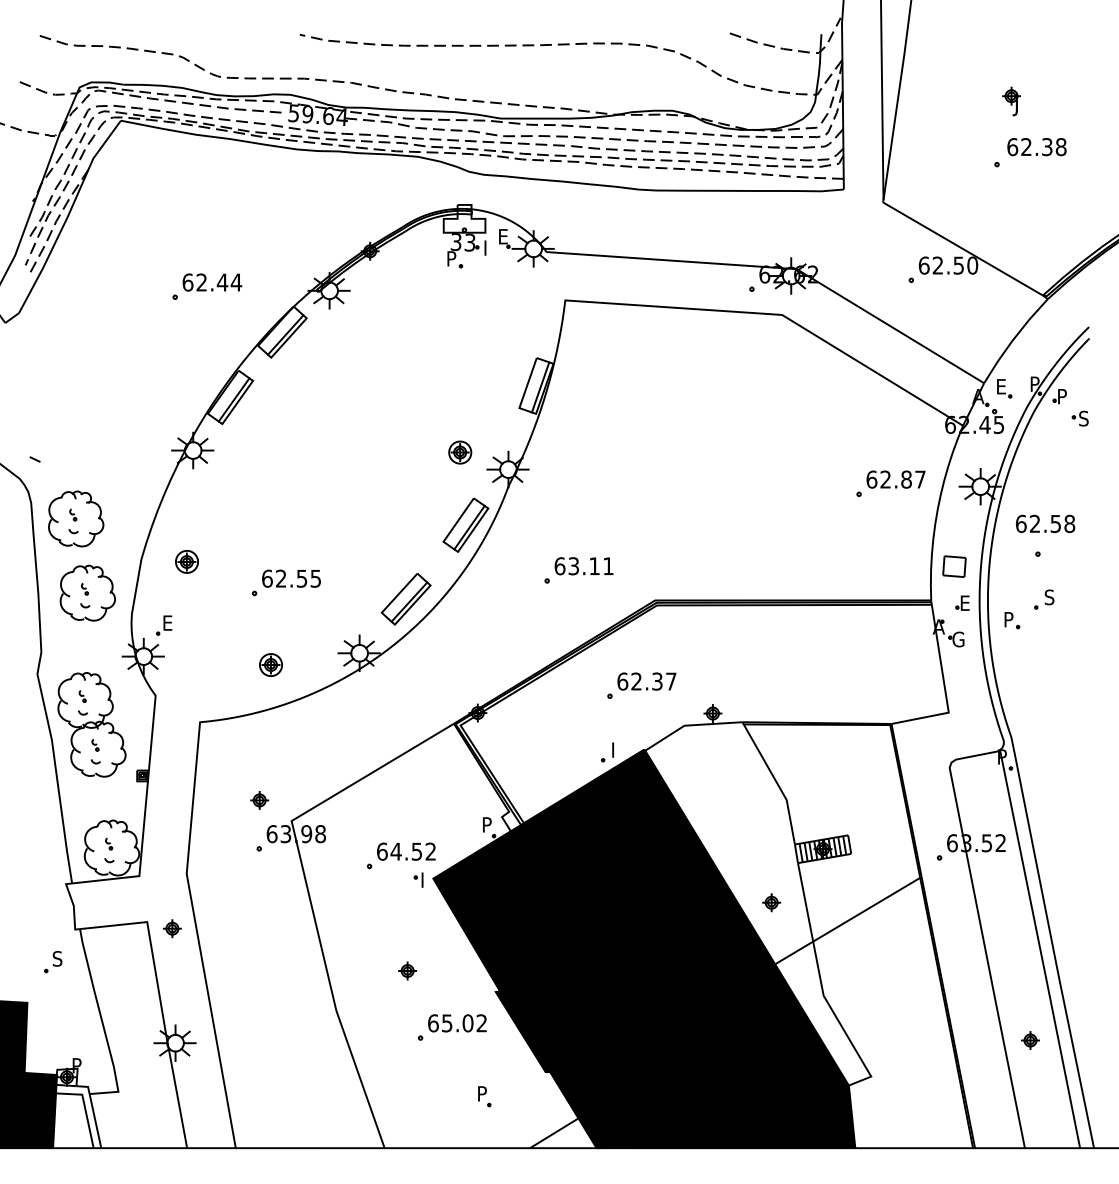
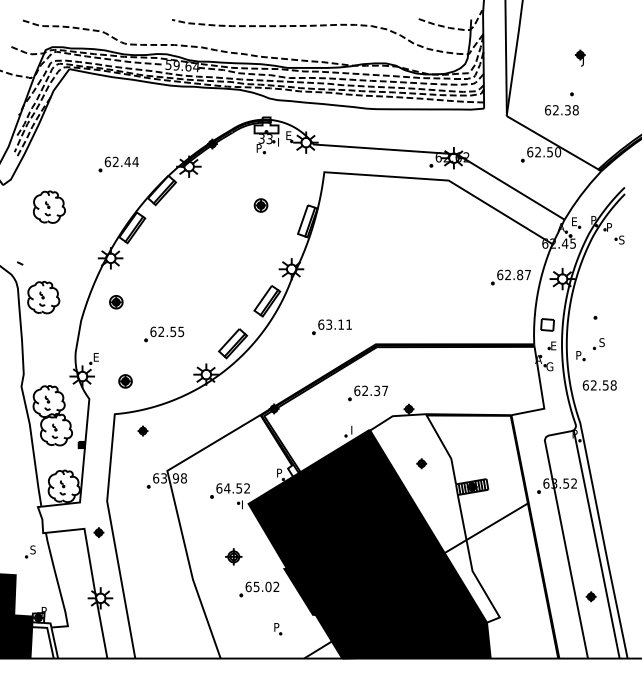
text: (1036, 147) -> (561, 110), moved
part: (459, 452) -> (260, 205), moved
text: (1044, 524) -> (599, 385), moved
part: (187, 562) -> (116, 302), moved
part: (87, 592) -> (49, 206), moved
part: (271, 665) -> (125, 381), moved
part: (258, 799) -> (142, 430), moved
part: (771, 902) -> (421, 463), moved
part: (406, 970) -> (233, 556), size x1.6

